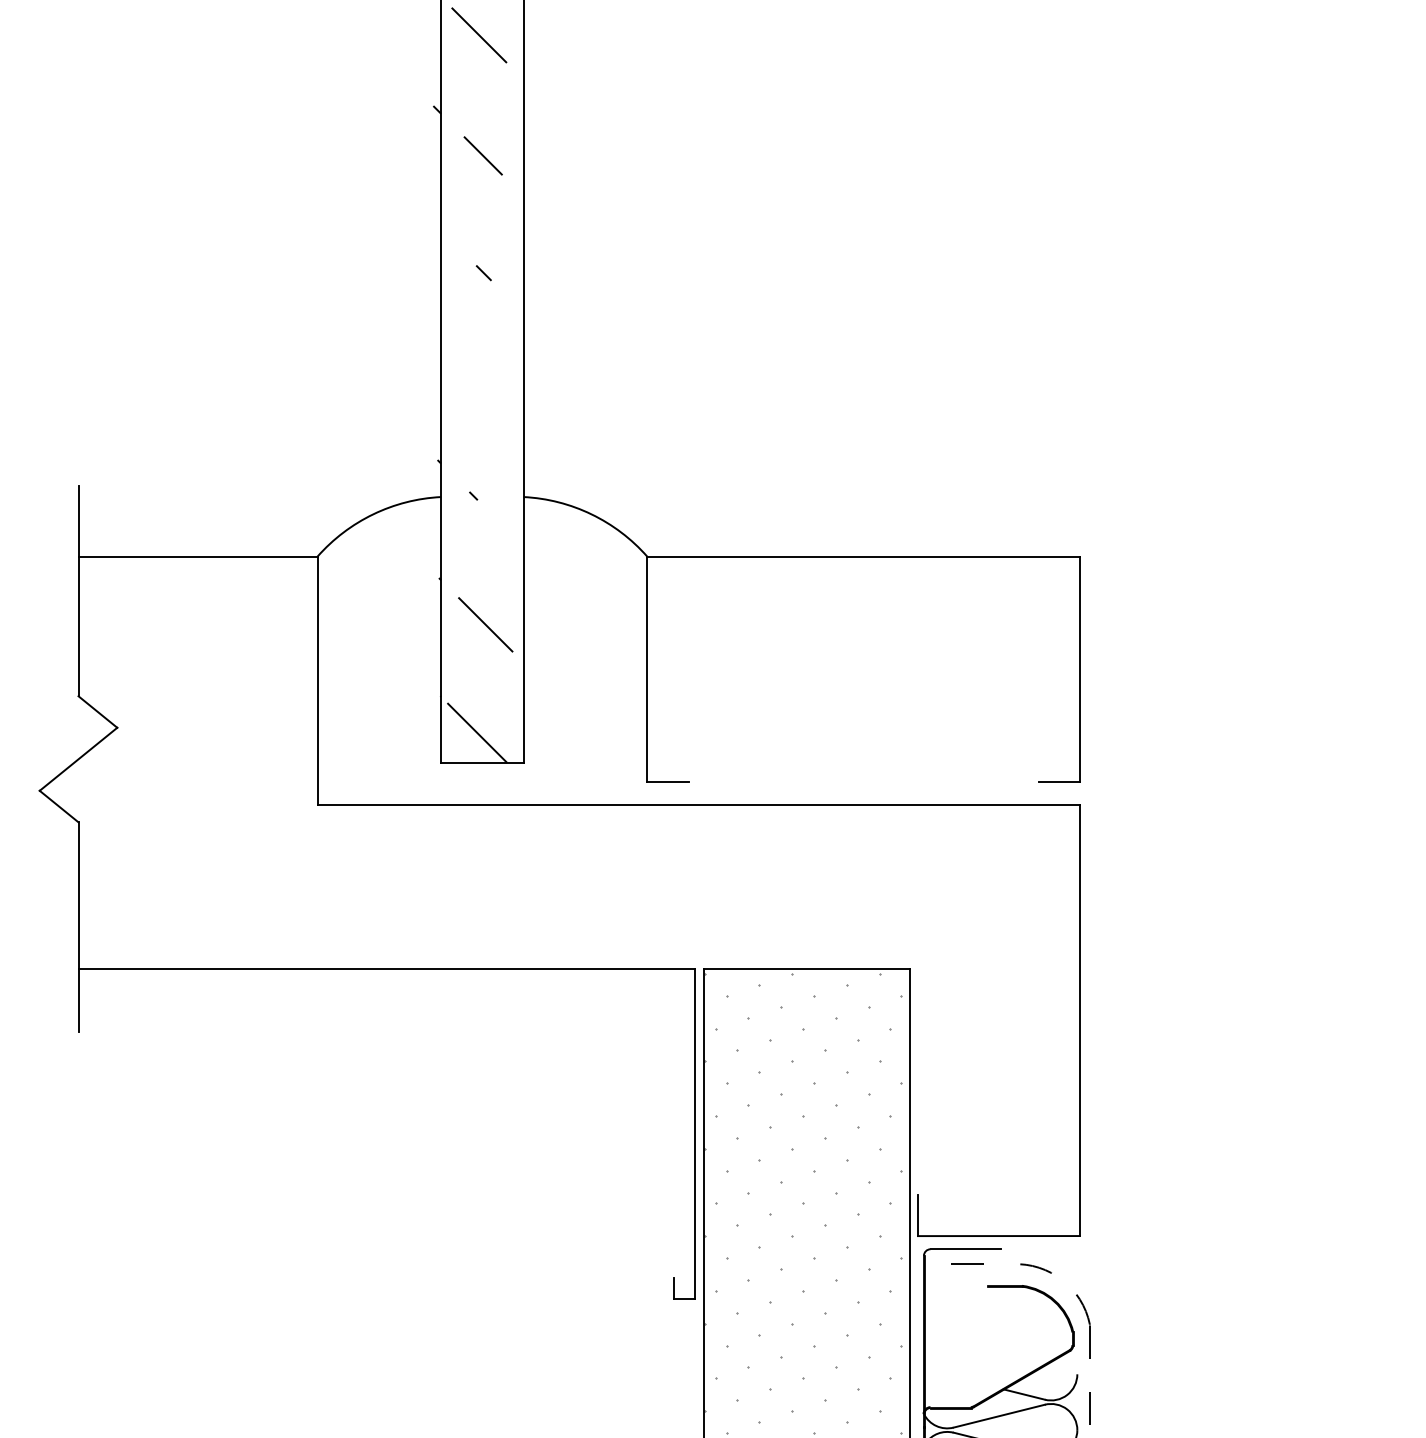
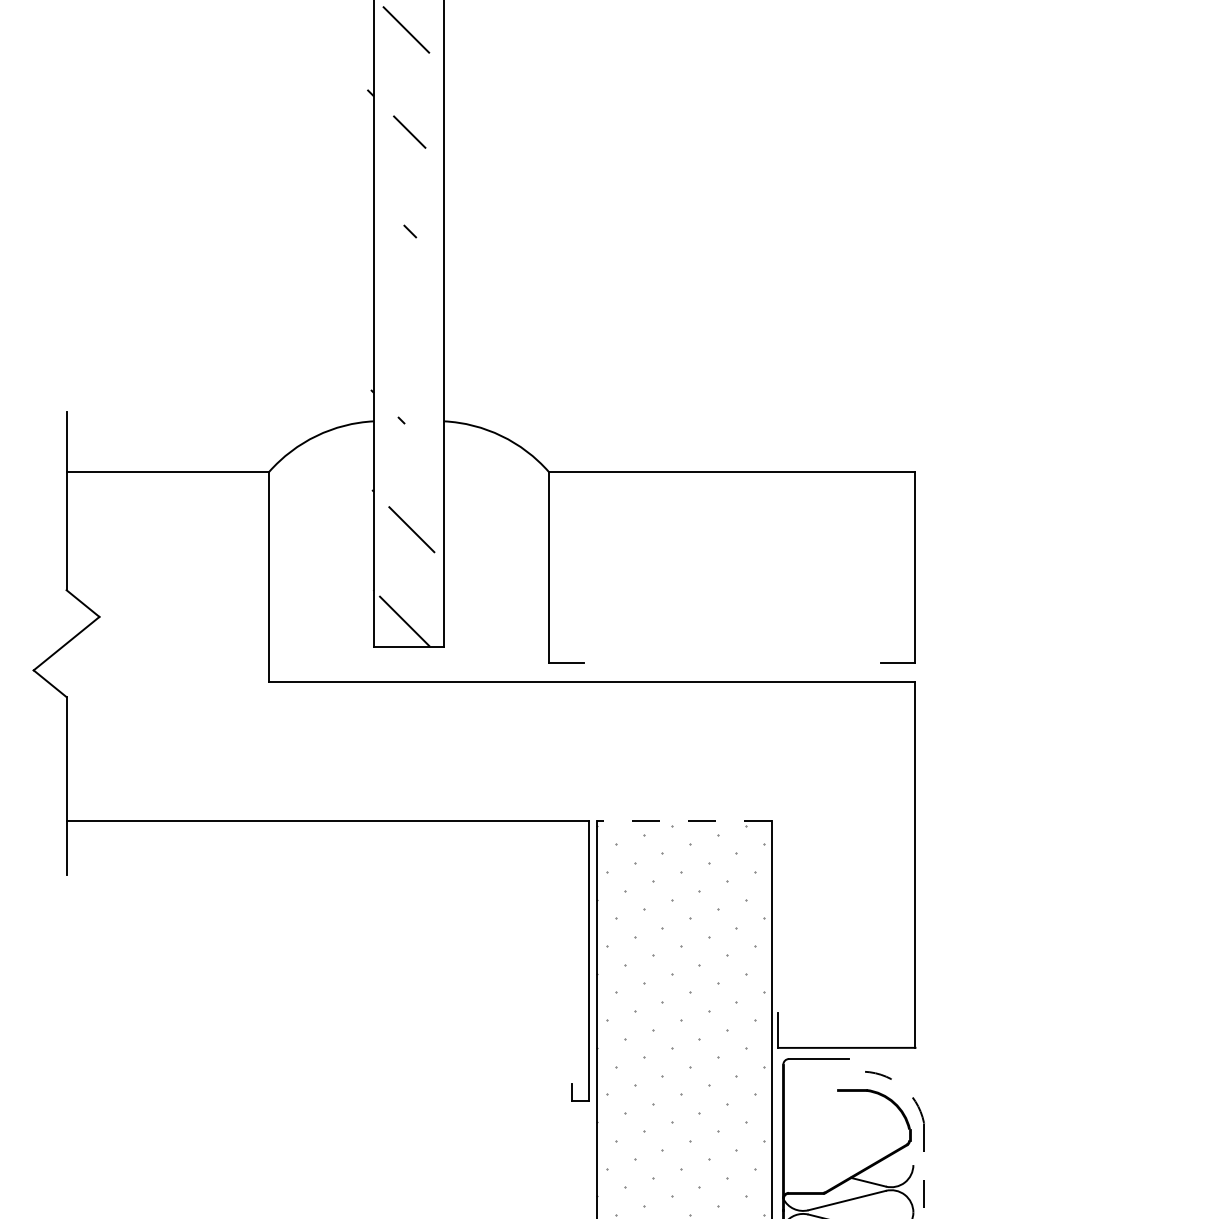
line: (806, 968) -> (683, 821), solid -> dashed
line: (967, 1263) -> (820, 1071), removed

